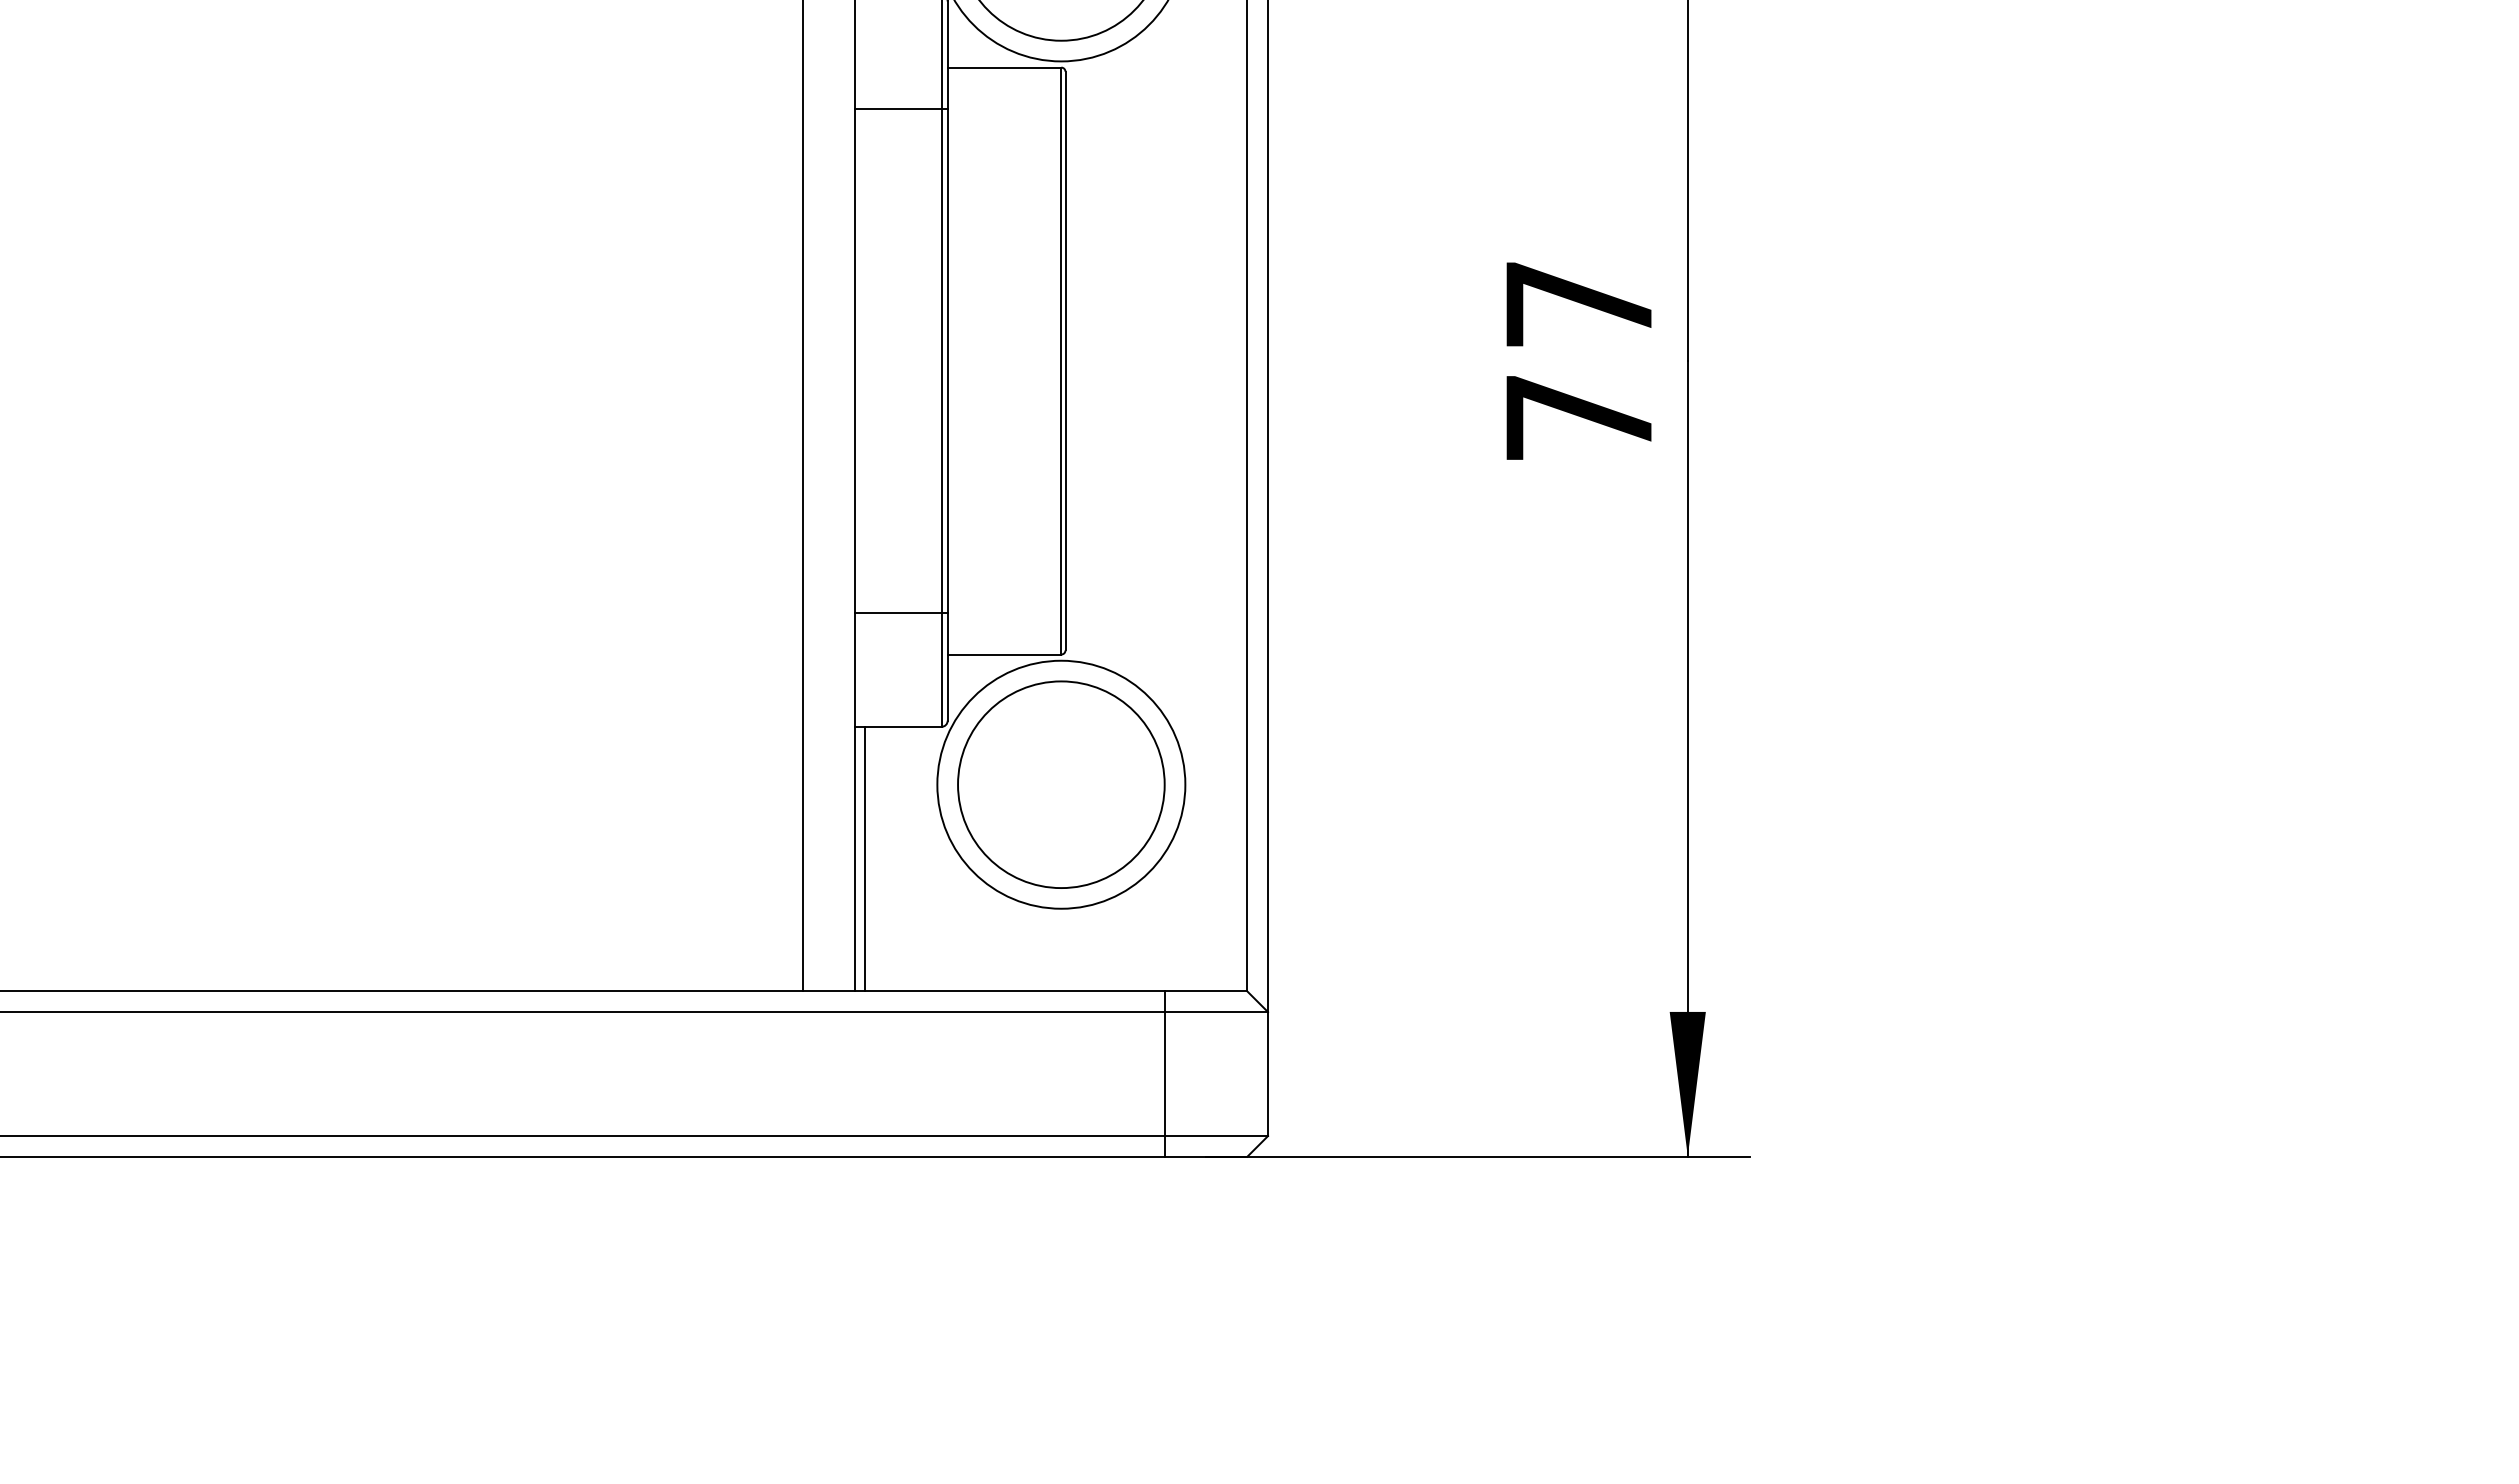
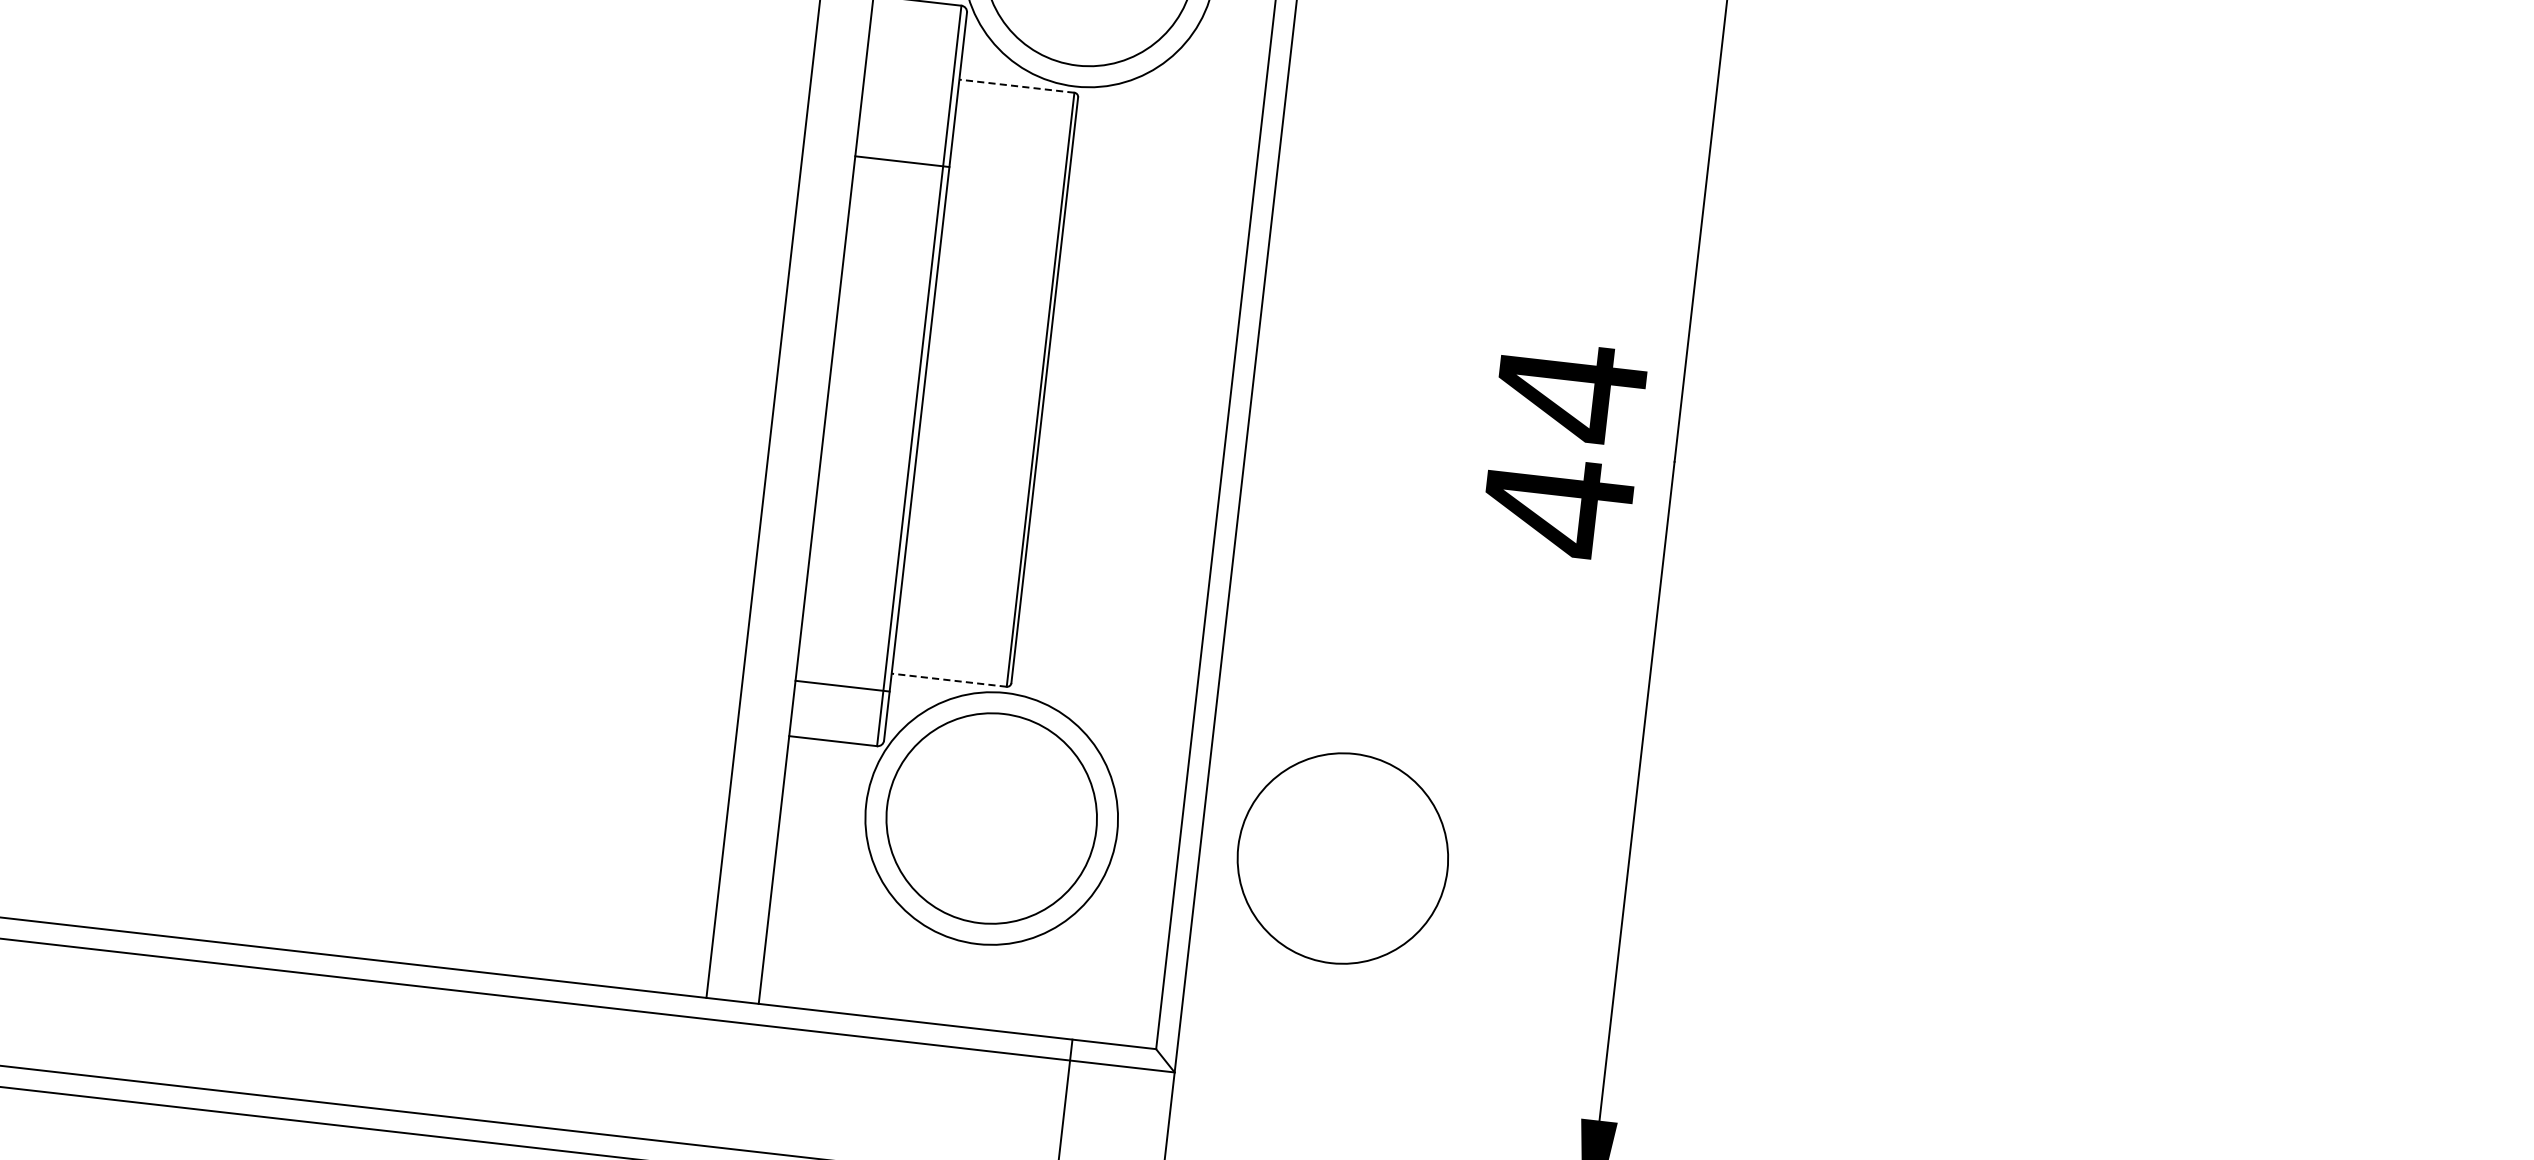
line: (1004, 67) -> (1016, 86), solid -> dashed
line: (900, 108) -> (901, 161), moved
text: (1578, 361) -> (1563, 449), 77 -> 44
line: (900, 613) -> (841, 686), moved
line: (1004, 654) -> (949, 680), solid -> dashed
circle: (1408, 784) -> (1343, 858), added
line: (865, 858) -> (785, 870), removed

